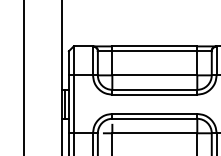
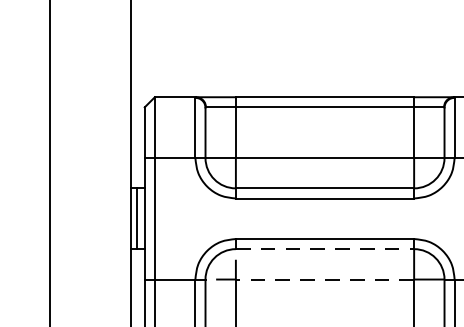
line: (155, 118) -> (326, 248), solid -> dashed
line: (154, 133) -> (324, 279), solid -> dashed

